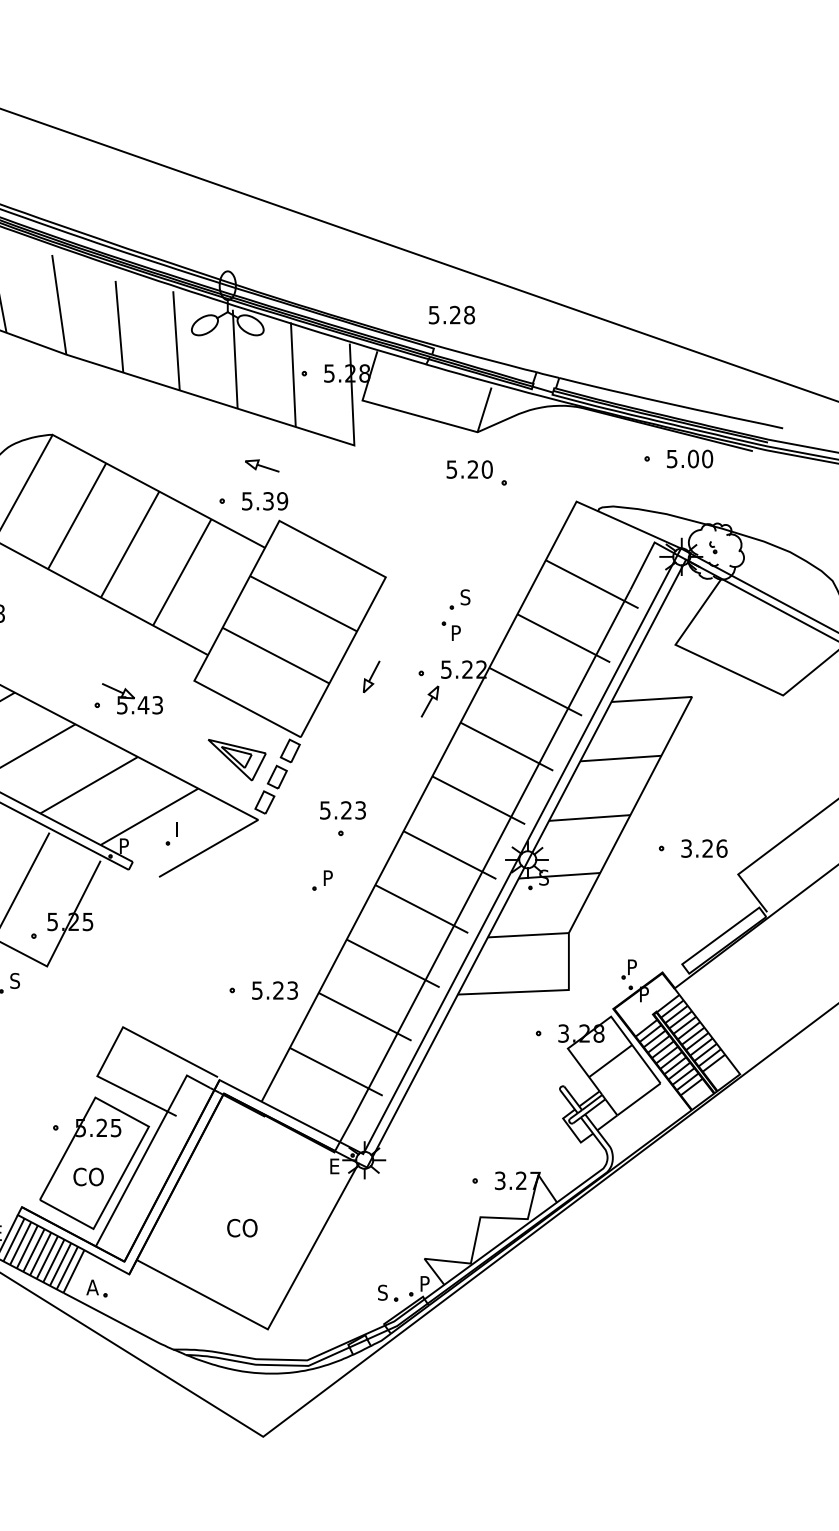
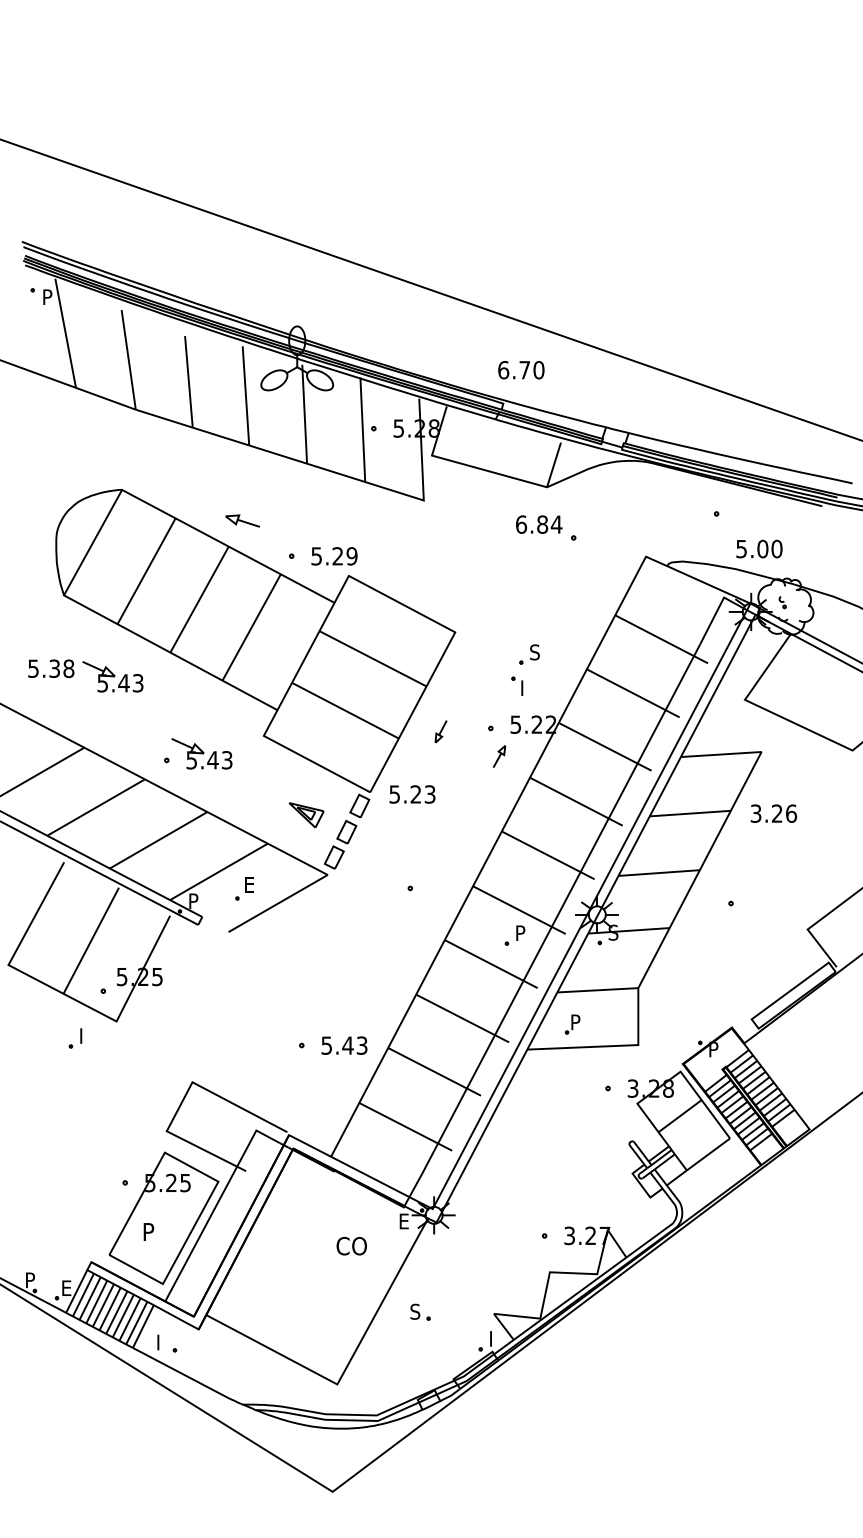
text: (452, 314) -> (521, 369), 5.28 -> 6.70
text: (690, 458) -> (759, 548), moved
part: (262, 465) -> (242, 520), moved
text: (470, 469) -> (539, 524), 5.20 -> 6.84
text: (268, 501) -> (337, 556), 5.39 -> 5.29
part: (43, 621) -> (112, 676), added
text: (457, 629) -> (526, 684), P -> I
part: (371, 676) -> (440, 731), size x0.7
part: (430, 701) -> (499, 756), size x0.7
part: (237, 760) -> (306, 815), size x0.6
text: (343, 810) -> (412, 794), moved
text: (181, 829) -> (250, 884), I -> E
text: (704, 848) -> (773, 813), moved
part: (322, 880) -> (514, 935), moved
part: (629, 969) -> (572, 1024), moved
text: (15, 981) -> (84, 1036), S -> I
text: (278, 990) -> (347, 1045), 5.23 -> 5.43
text: (88, 1176) -> (157, 1231), CO -> P
text: (242, 1228) -> (351, 1246), moved
text: (426, 1280) -> (495, 1335), P -> I
text: (93, 1287) -> (162, 1342), A -> I
part: (388, 1292) -> (420, 1311), moved

